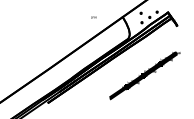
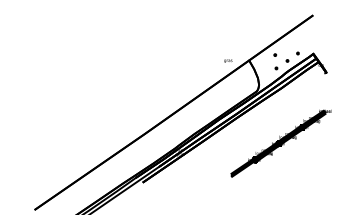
text: (94, 17) -> (228, 60), moved

